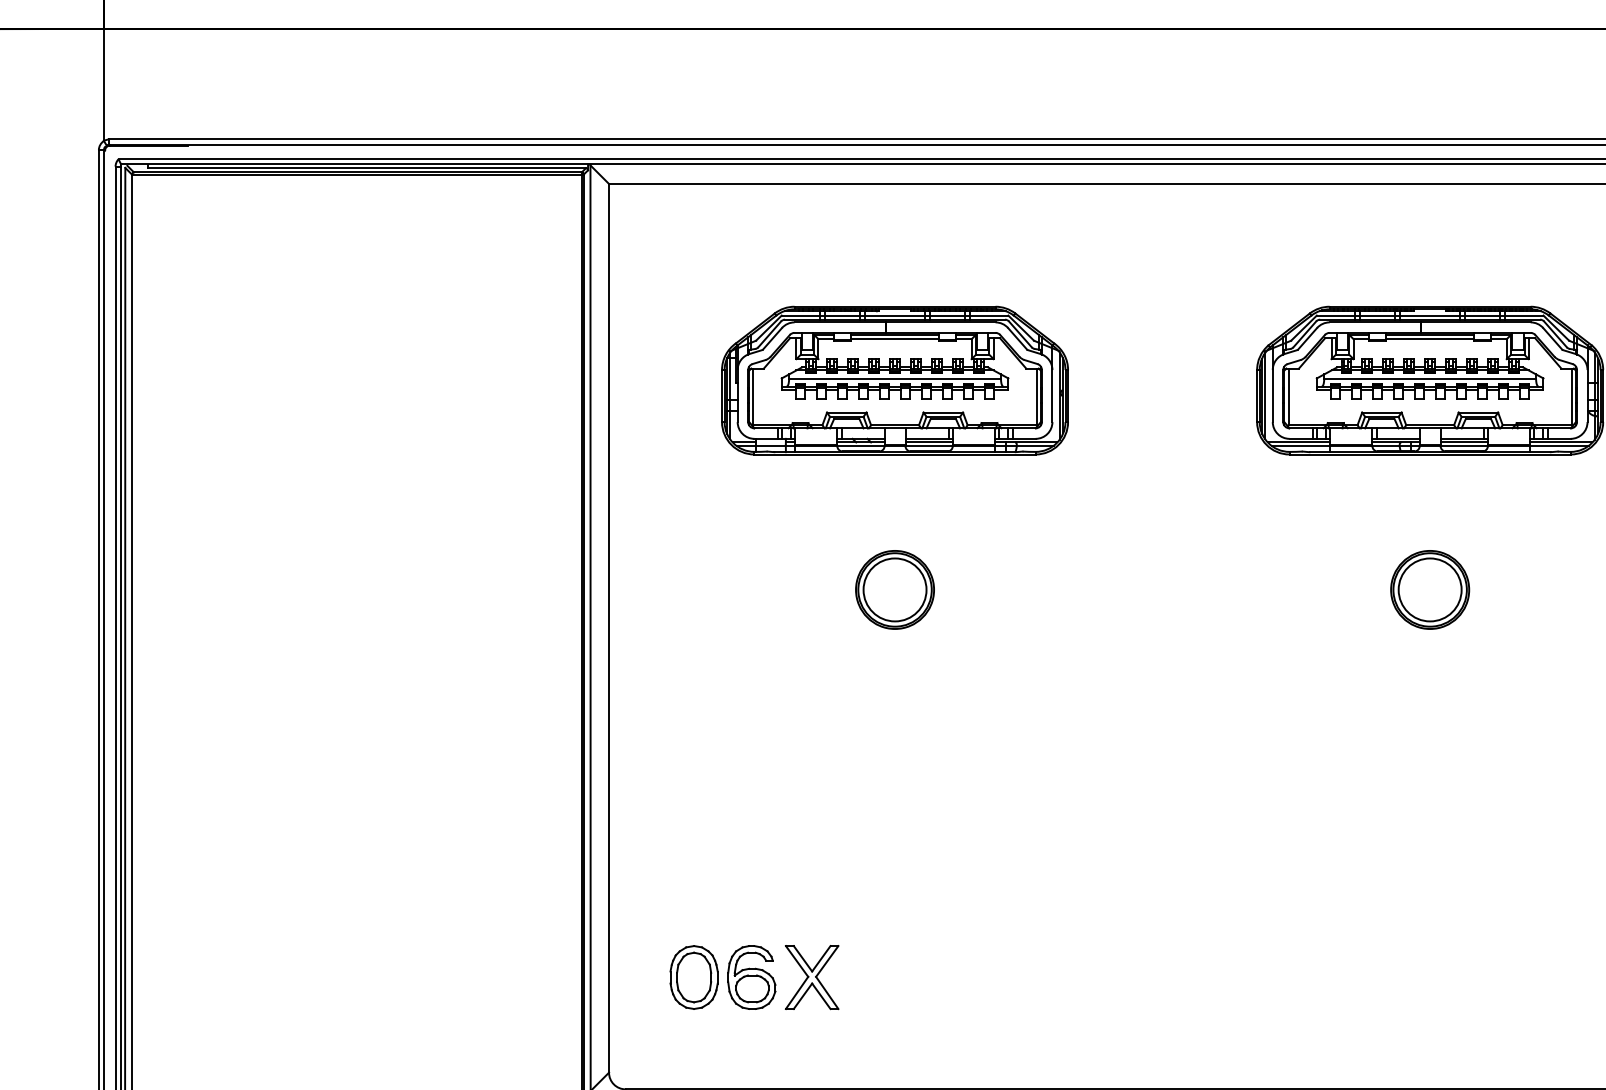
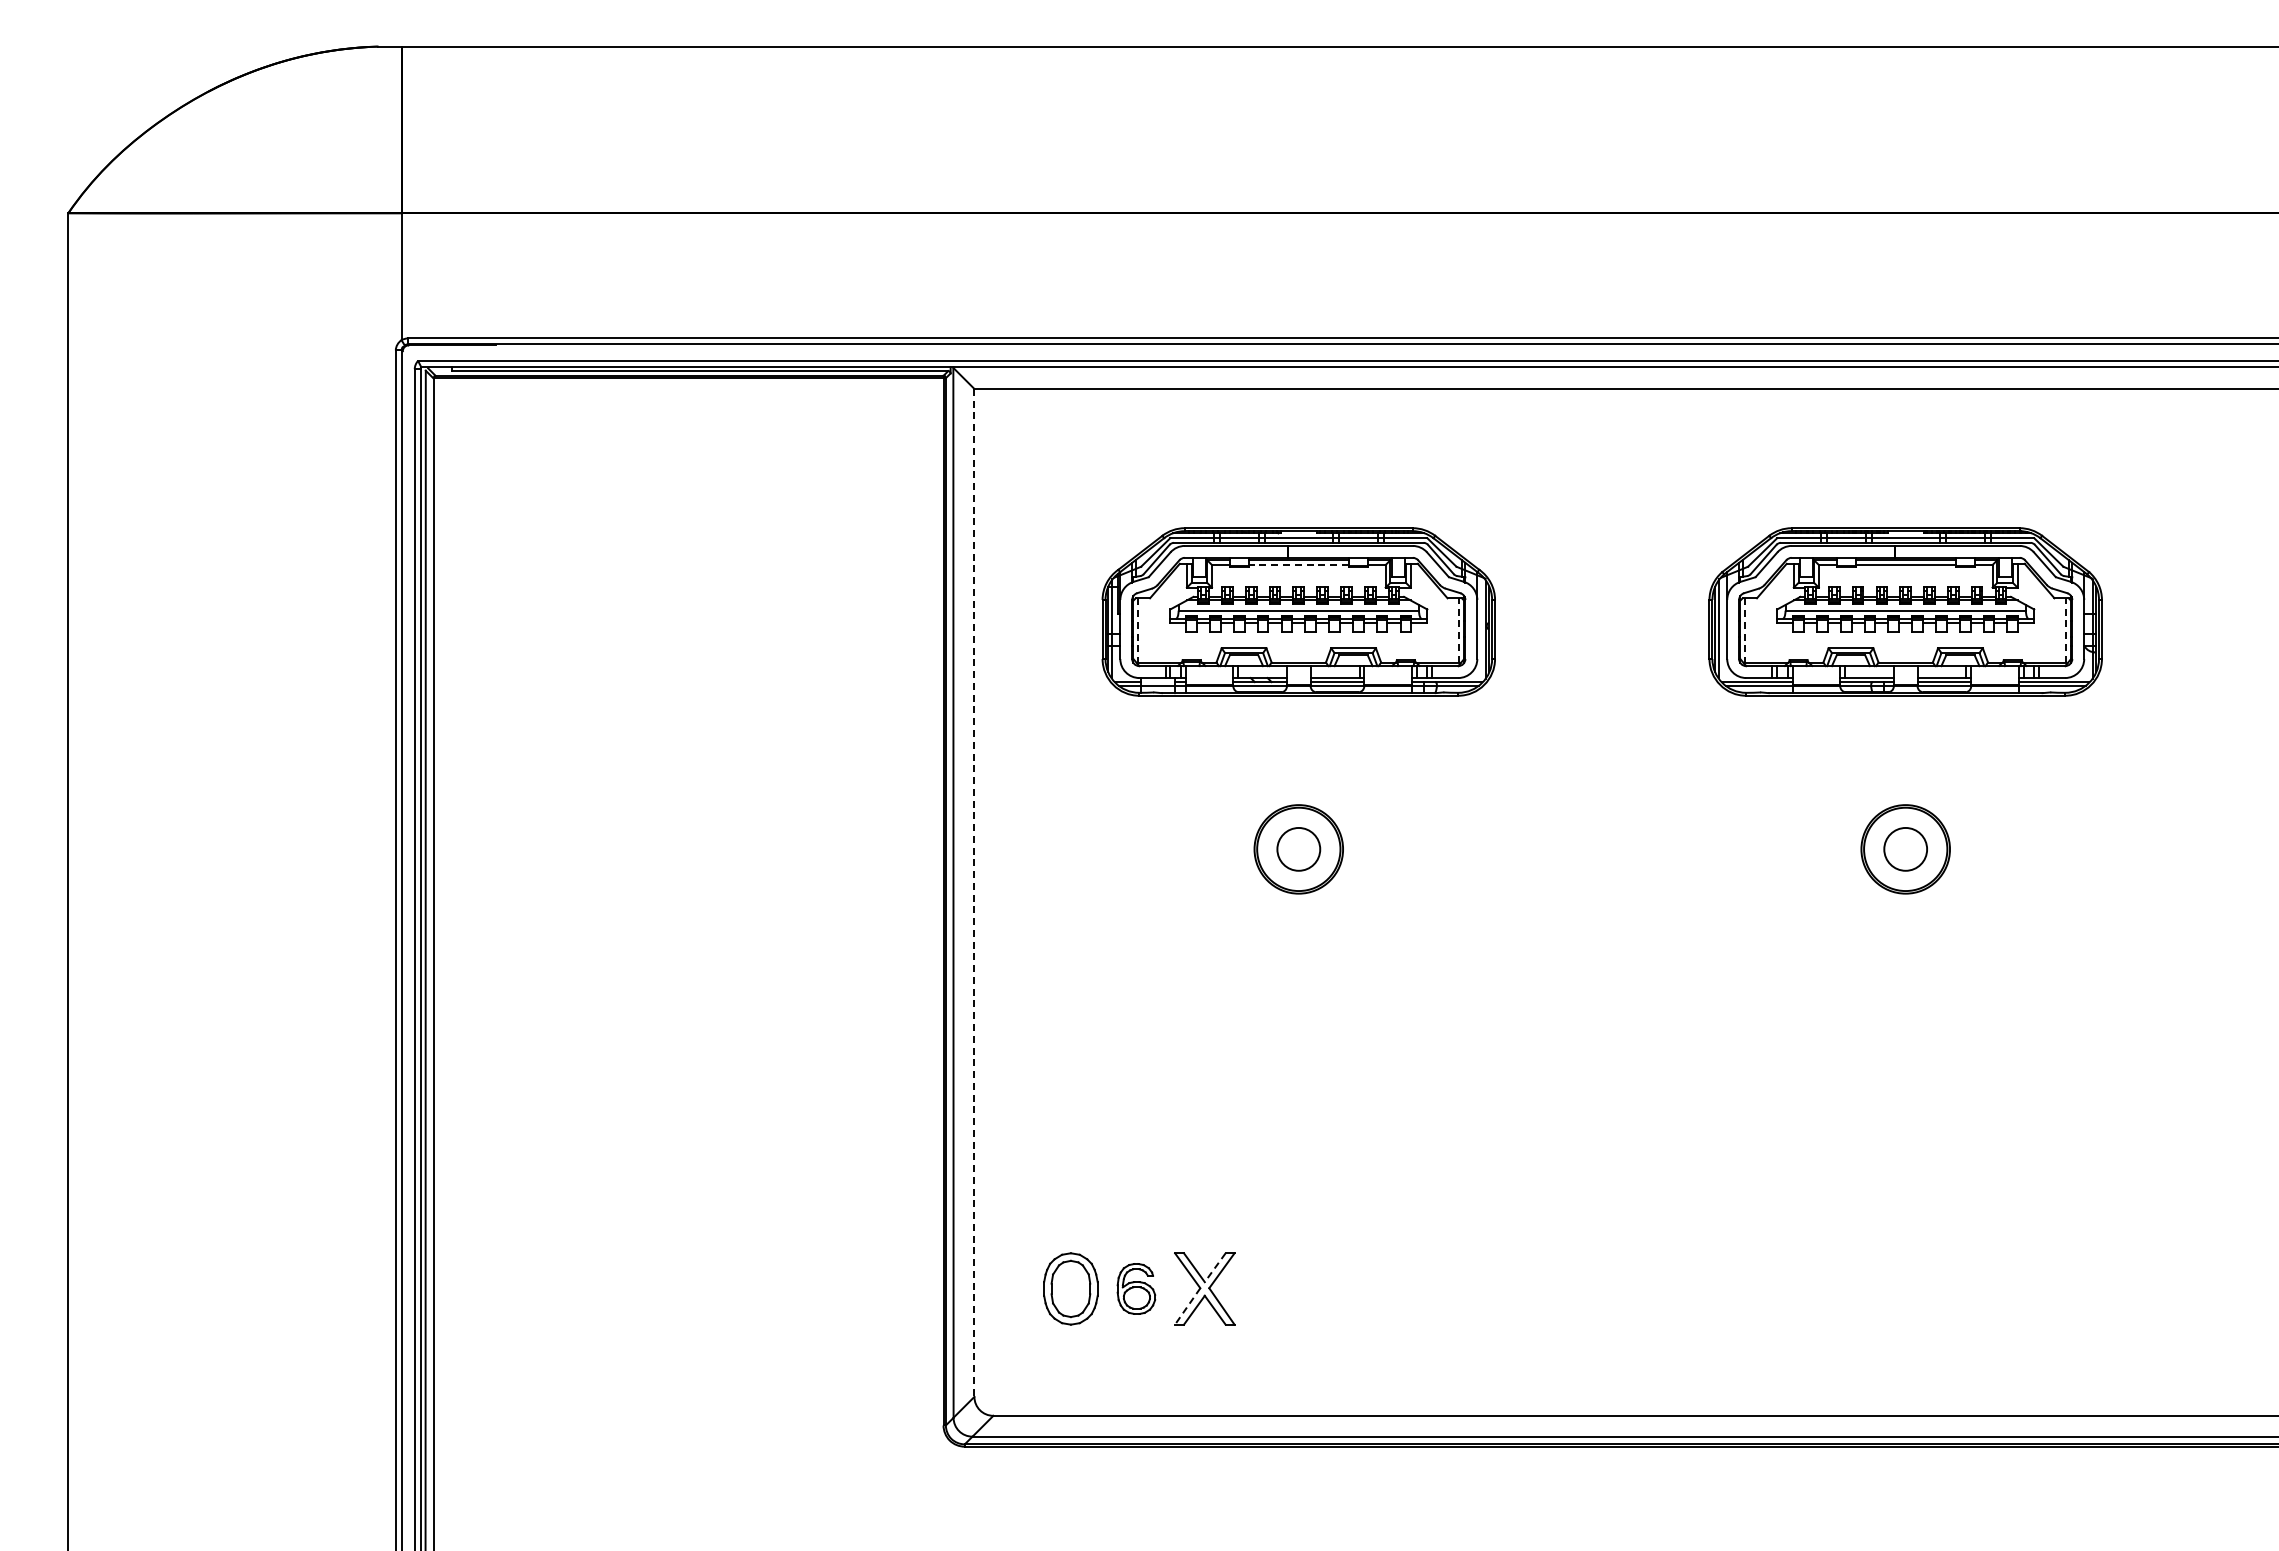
line: (894, 338) -> (1298, 564), solid -> dashed
line: (753, 396) -> (1138, 630), solid -> dashed
line: (1036, 396) -> (1459, 629), solid -> dashed
line: (1288, 396) -> (1745, 630), solid -> dashed
line: (1571, 396) -> (2066, 629), solid -> dashed
circle: (894, 590) -> (1298, 849), size x0.6
circle: (1429, 590) -> (1905, 849), size x0.6
line: (609, 627) -> (974, 892), solid -> dashed
line: (821, 958) -> (1215, 1267), solid -> dashed
part: (751, 977) -> (1136, 1288), size x0.7
line: (796, 992) -> (1187, 1306), solid -> dashed

